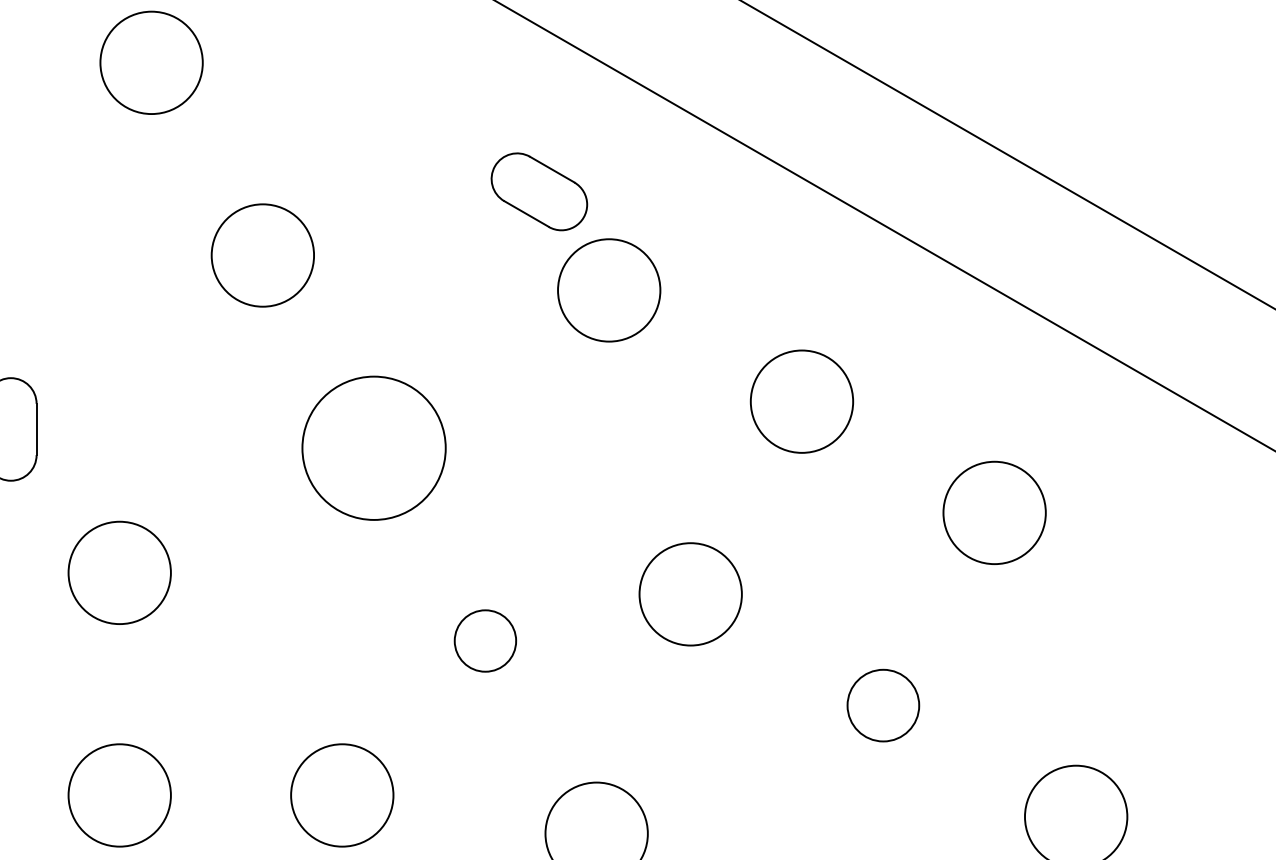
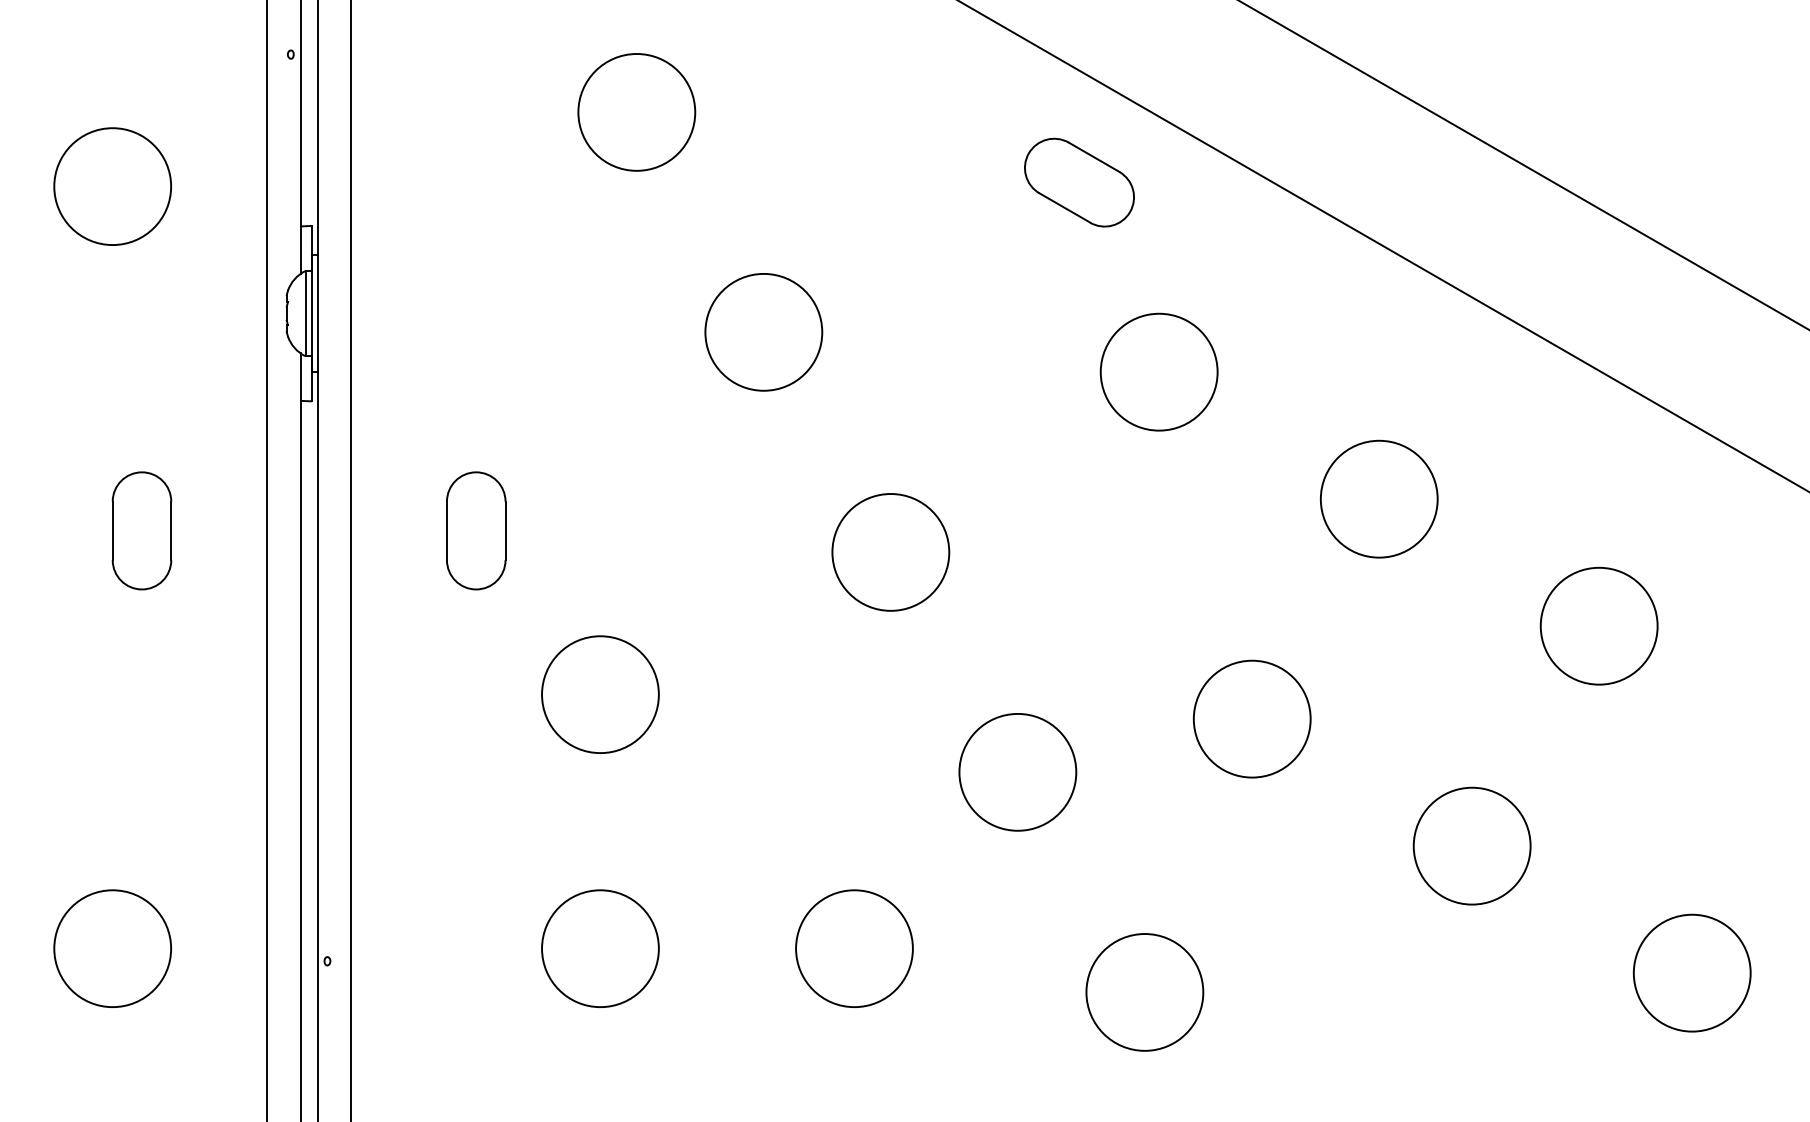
part: (539, 191) -> (1079, 182), moved
circle: (373, 448) -> (890, 552), size x0.71
circle: (485, 641) -> (1017, 772), size x1.67
circle: (882, 705) -> (1471, 845), size x1.43

